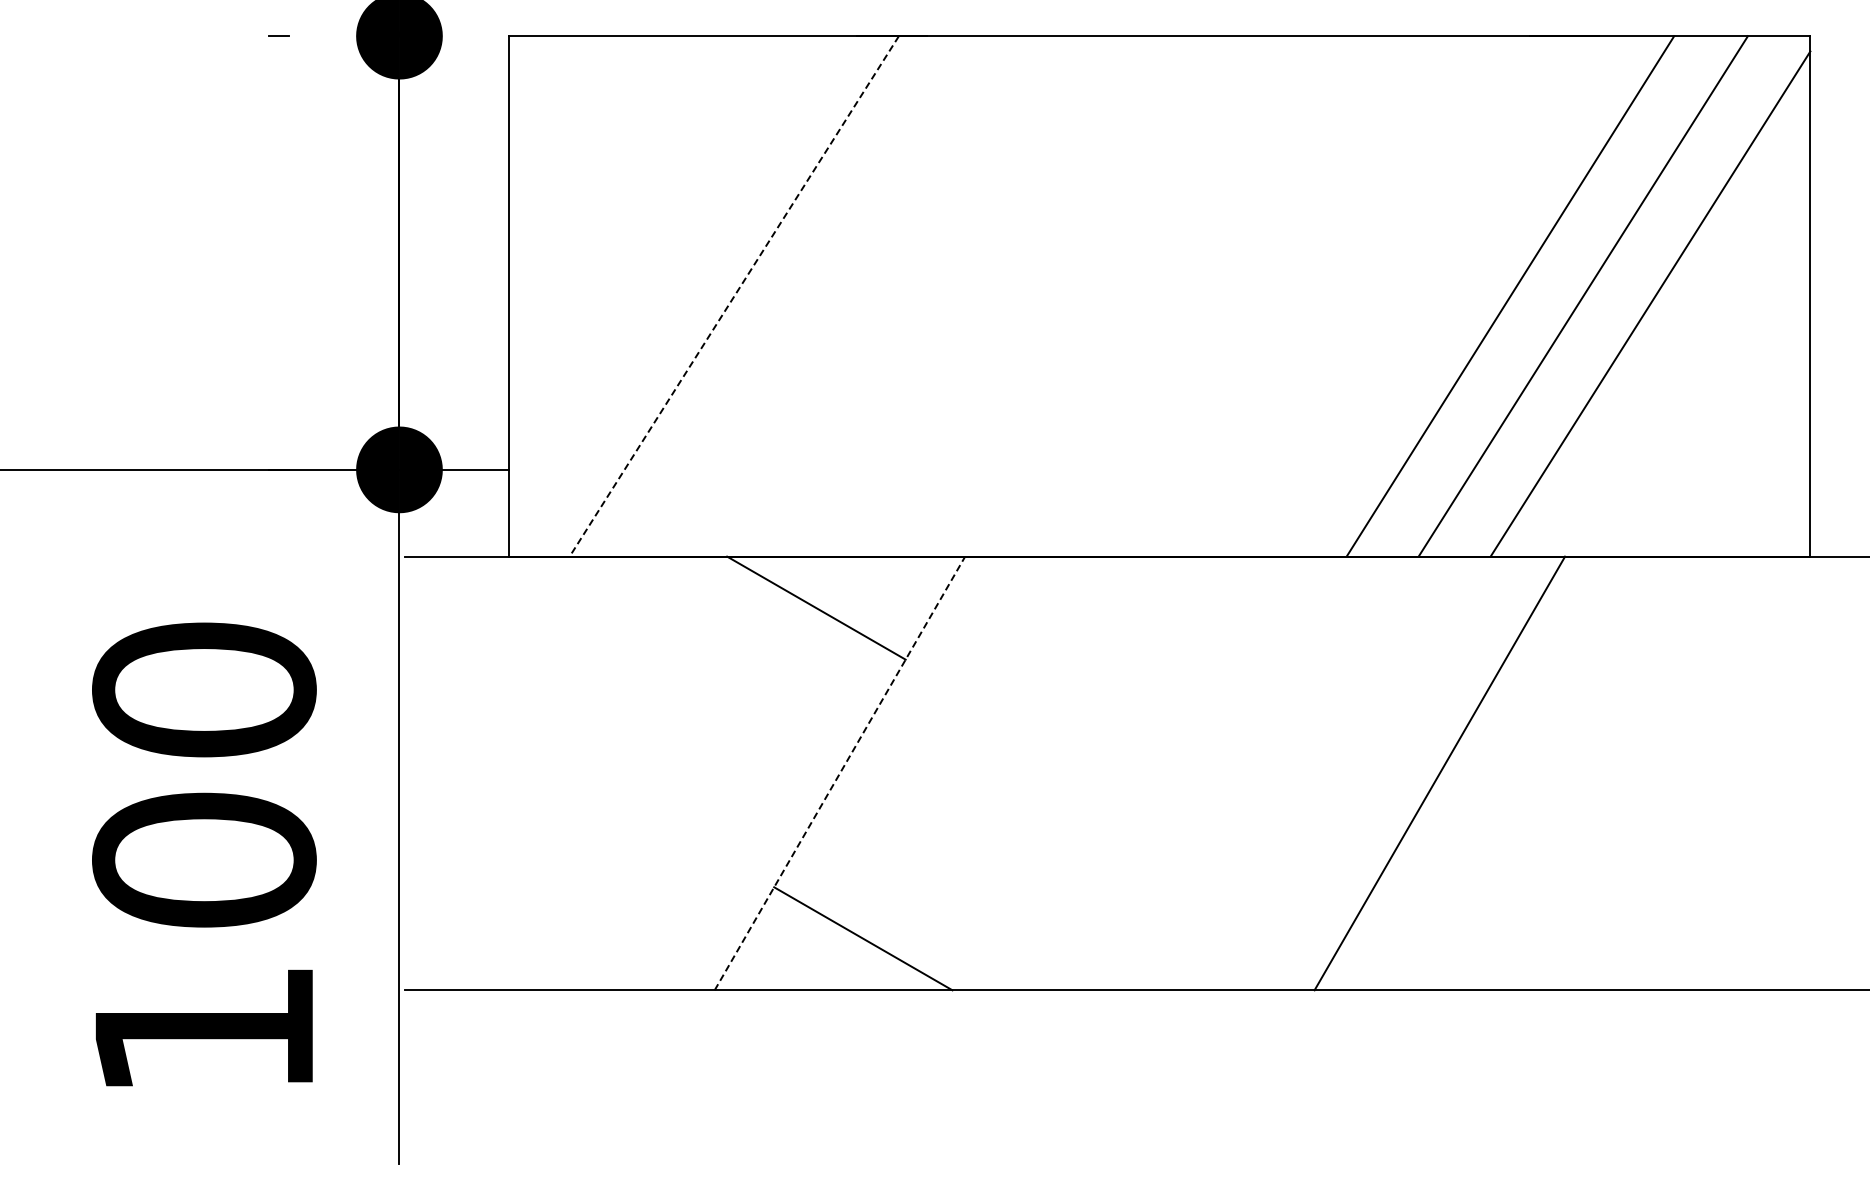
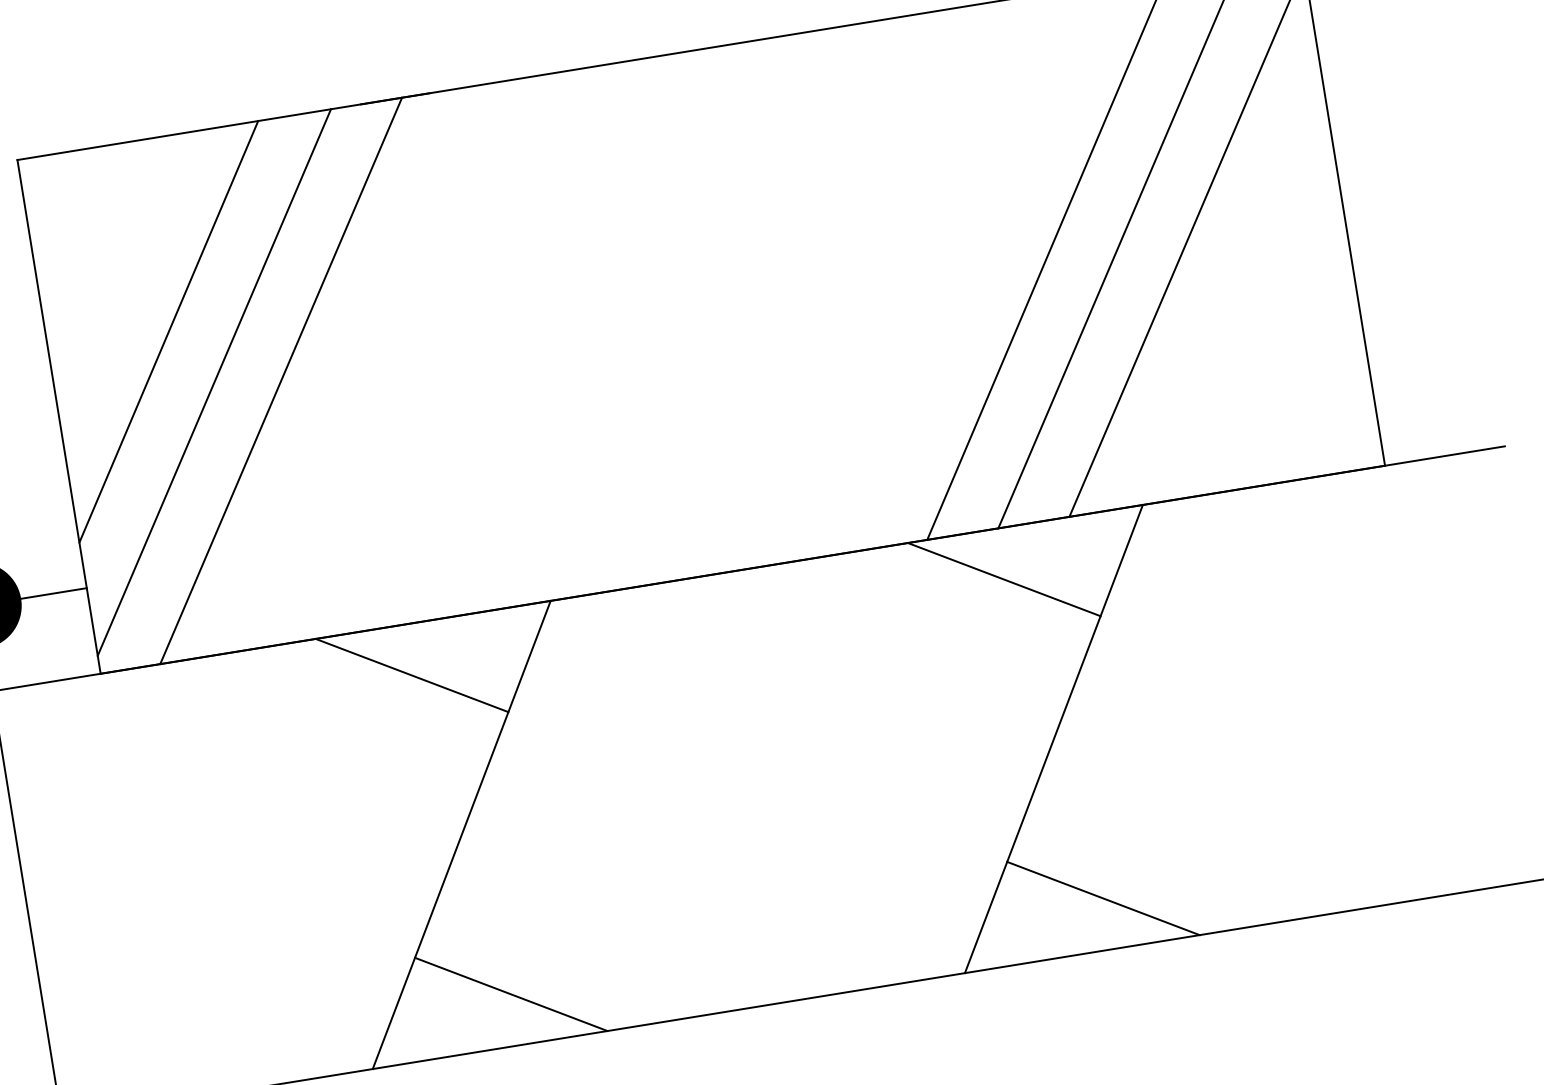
line: (631, 229) -> (169, 331), added
line: (667, 287) -> (213, 382), added
line: (734, 296) -> (281, 380), dashed -> solid
line: (1416, 607) -> (1004, 578), added
line: (840, 773) -> (462, 834), dashed -> solid
line: (1463, 938) -> (1103, 898), added

